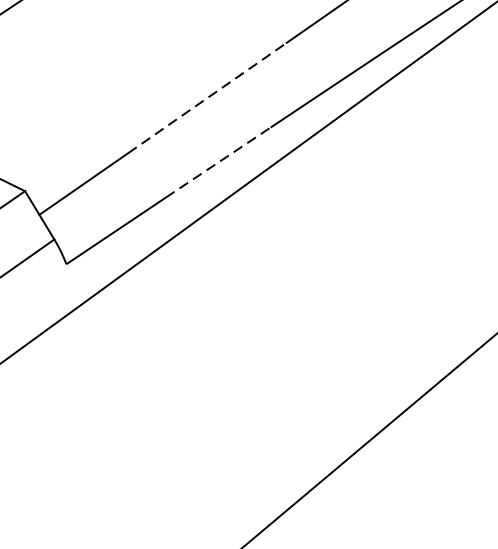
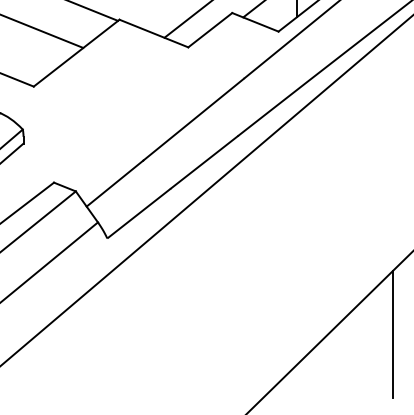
line: (206, 98) -> (193, 119), dashed -> solid
line: (218, 162) -> (204, 162), dashed -> solid
line: (477, 437) -> (392, 334), added

